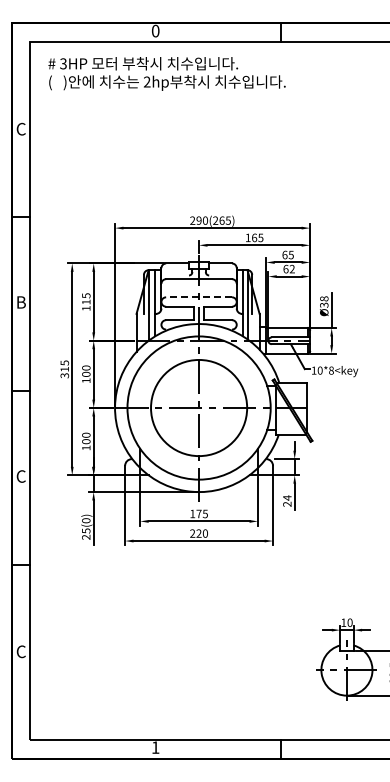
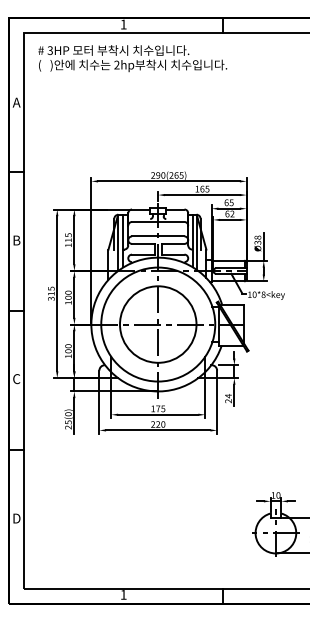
text: (155, 30) -> (123, 24), 0 -> 1
text: (20, 128) -> (16, 102), C -> A
line: (199, 297) -> (158, 236), dashed -> solid
text: (20, 651) -> (16, 518), C -> D

